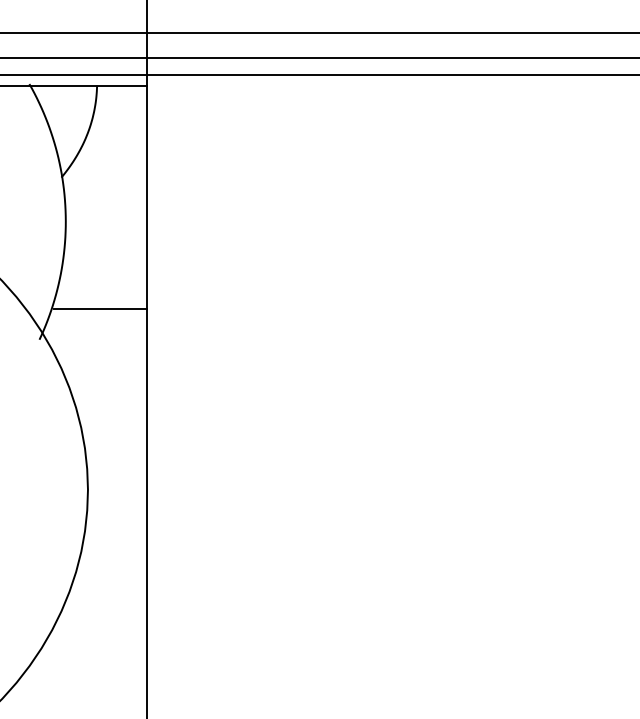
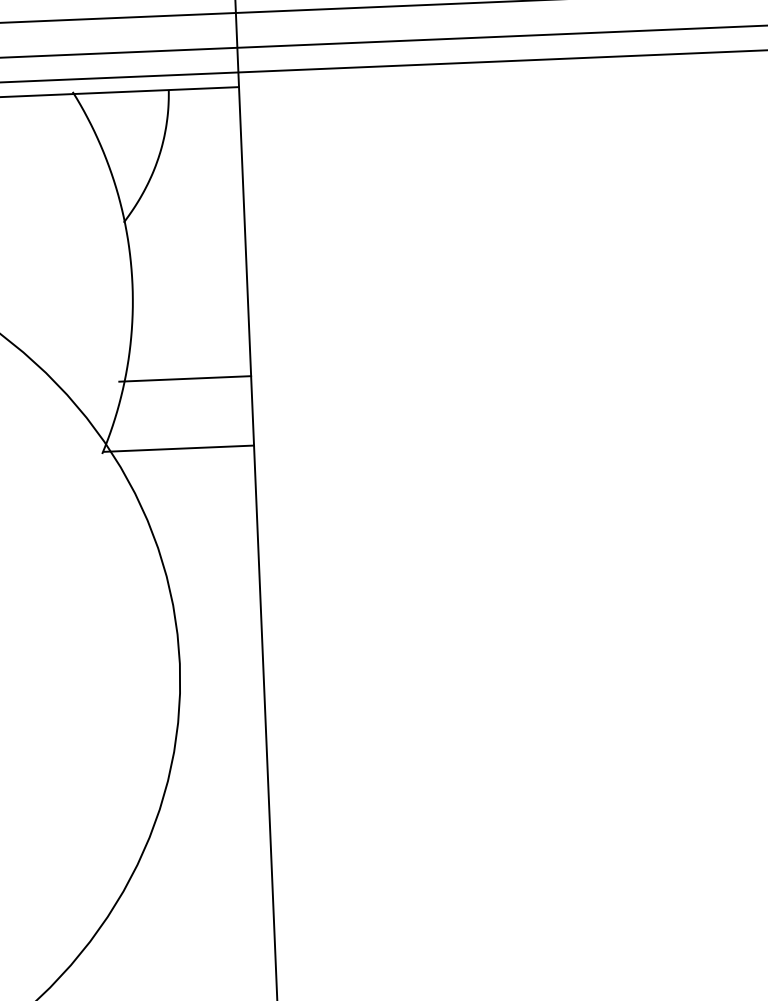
line: (99, 309) -> (184, 379), moved
line: (93, 338) -> (178, 448), added

